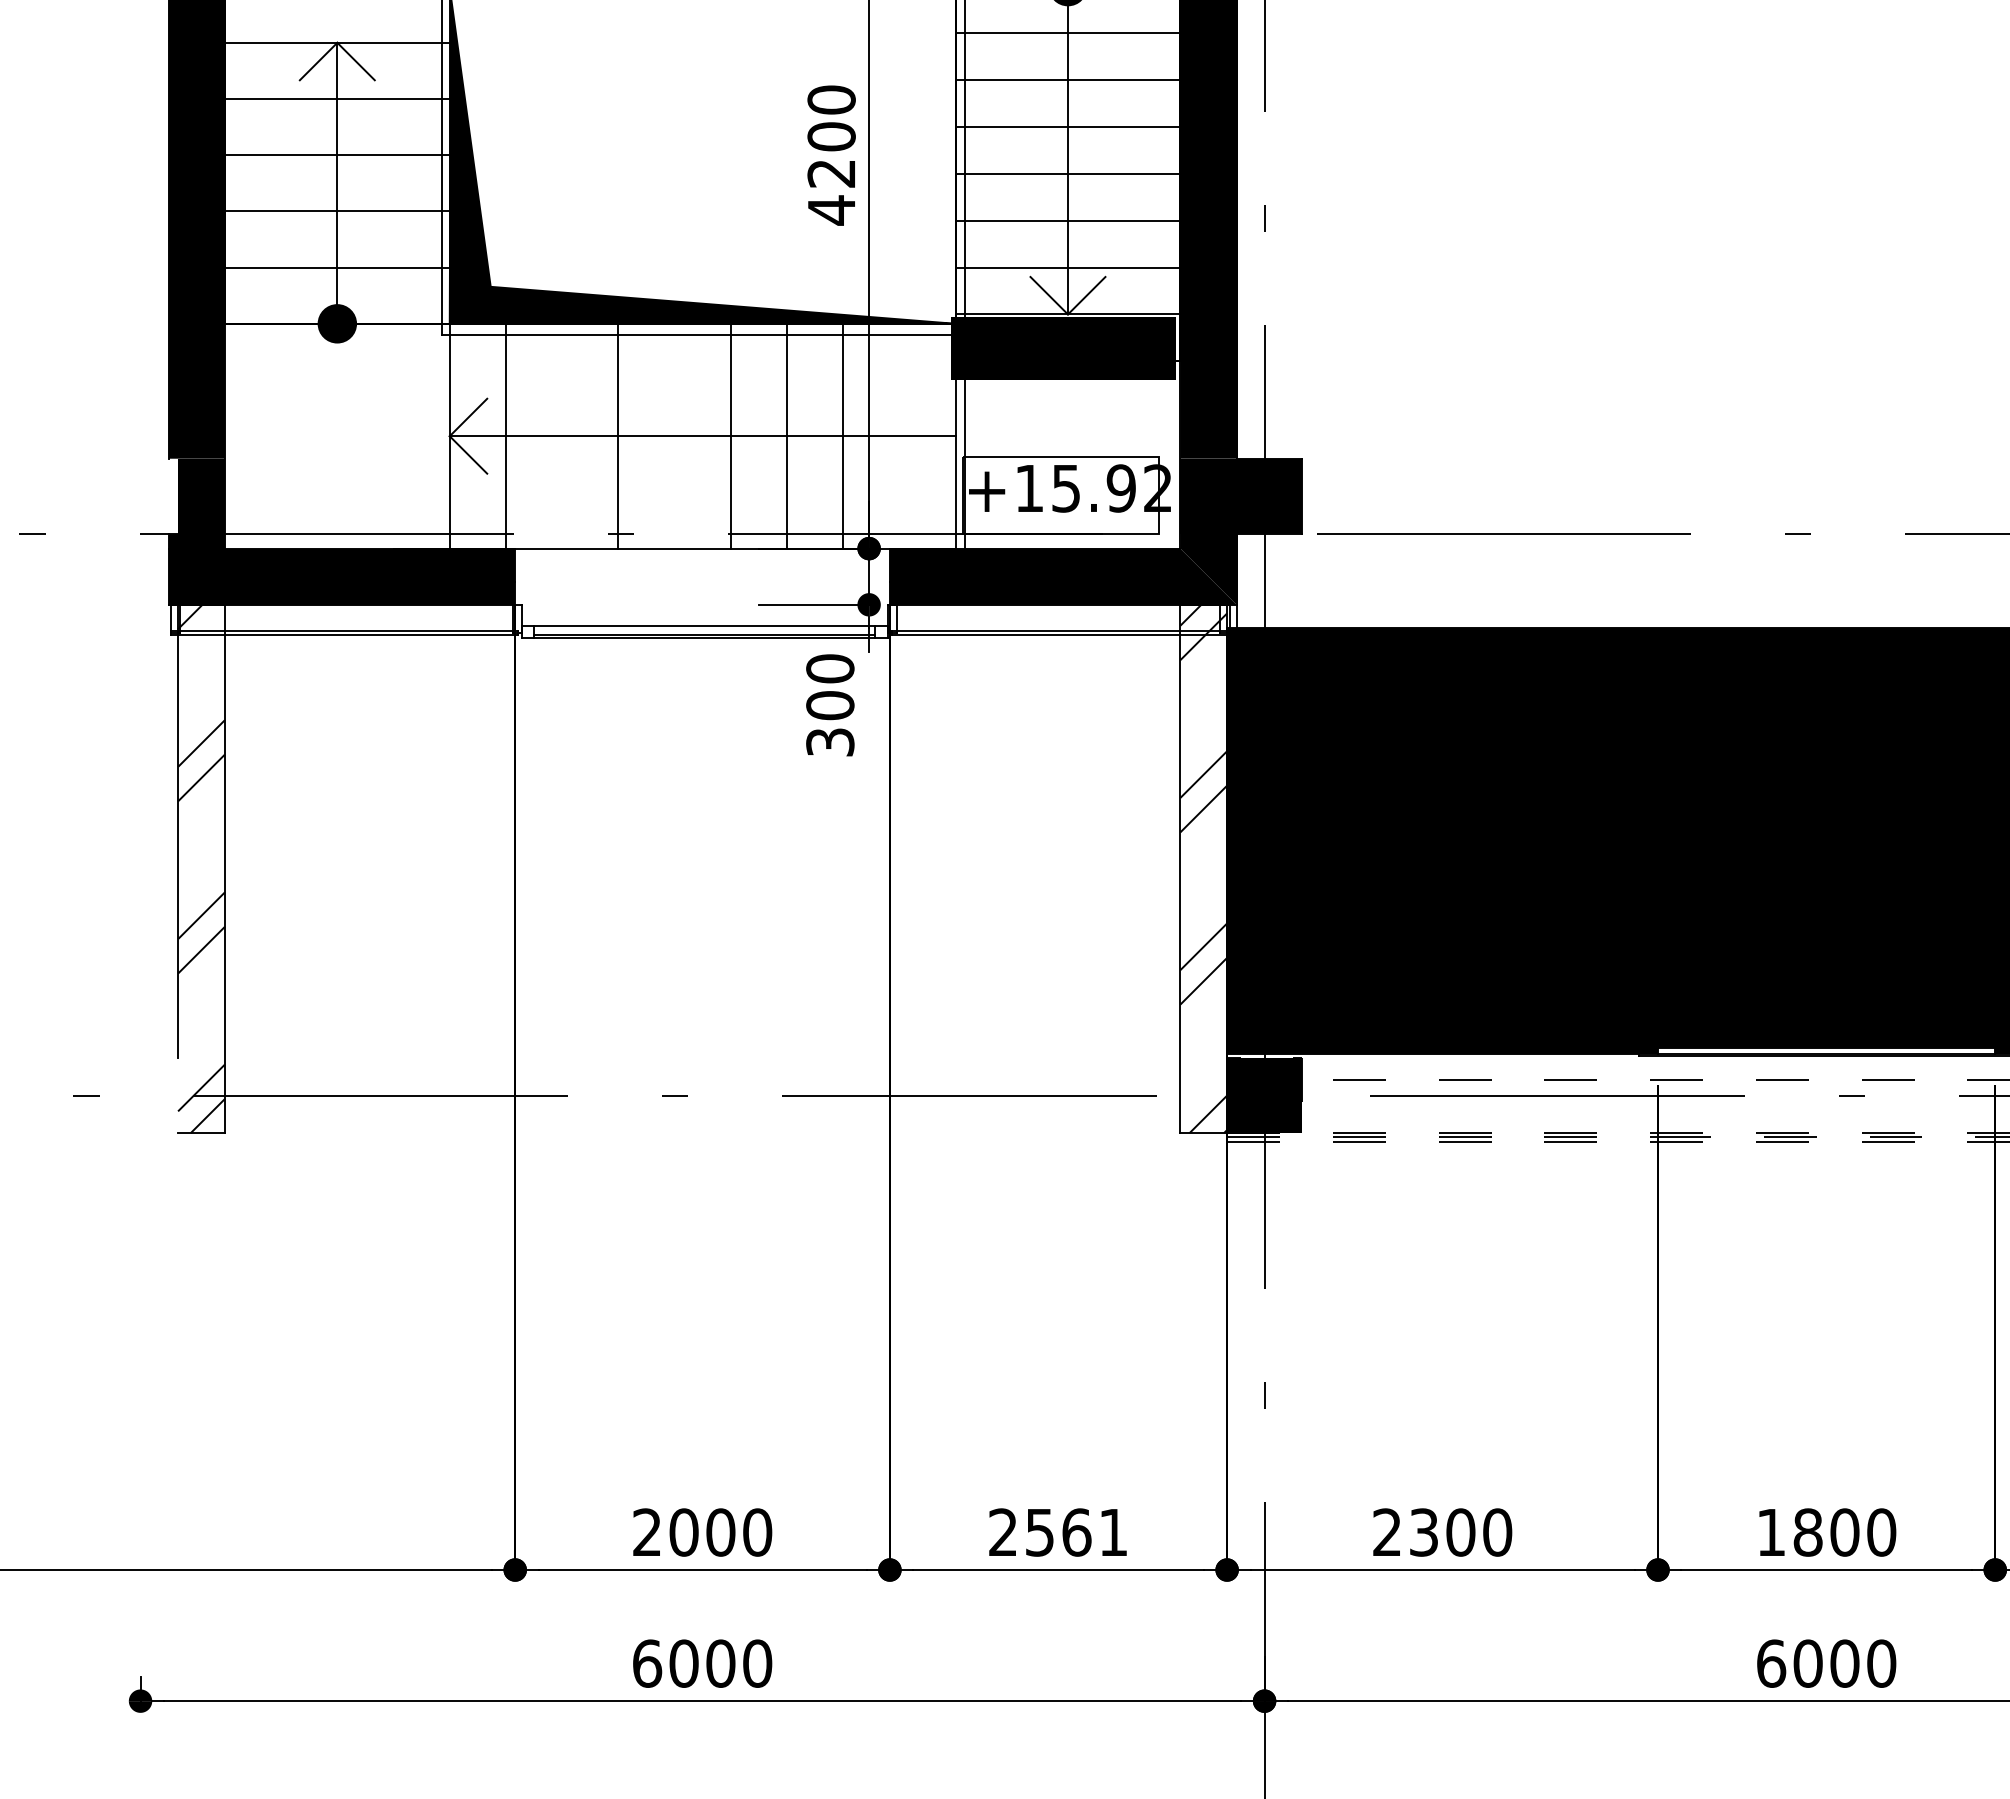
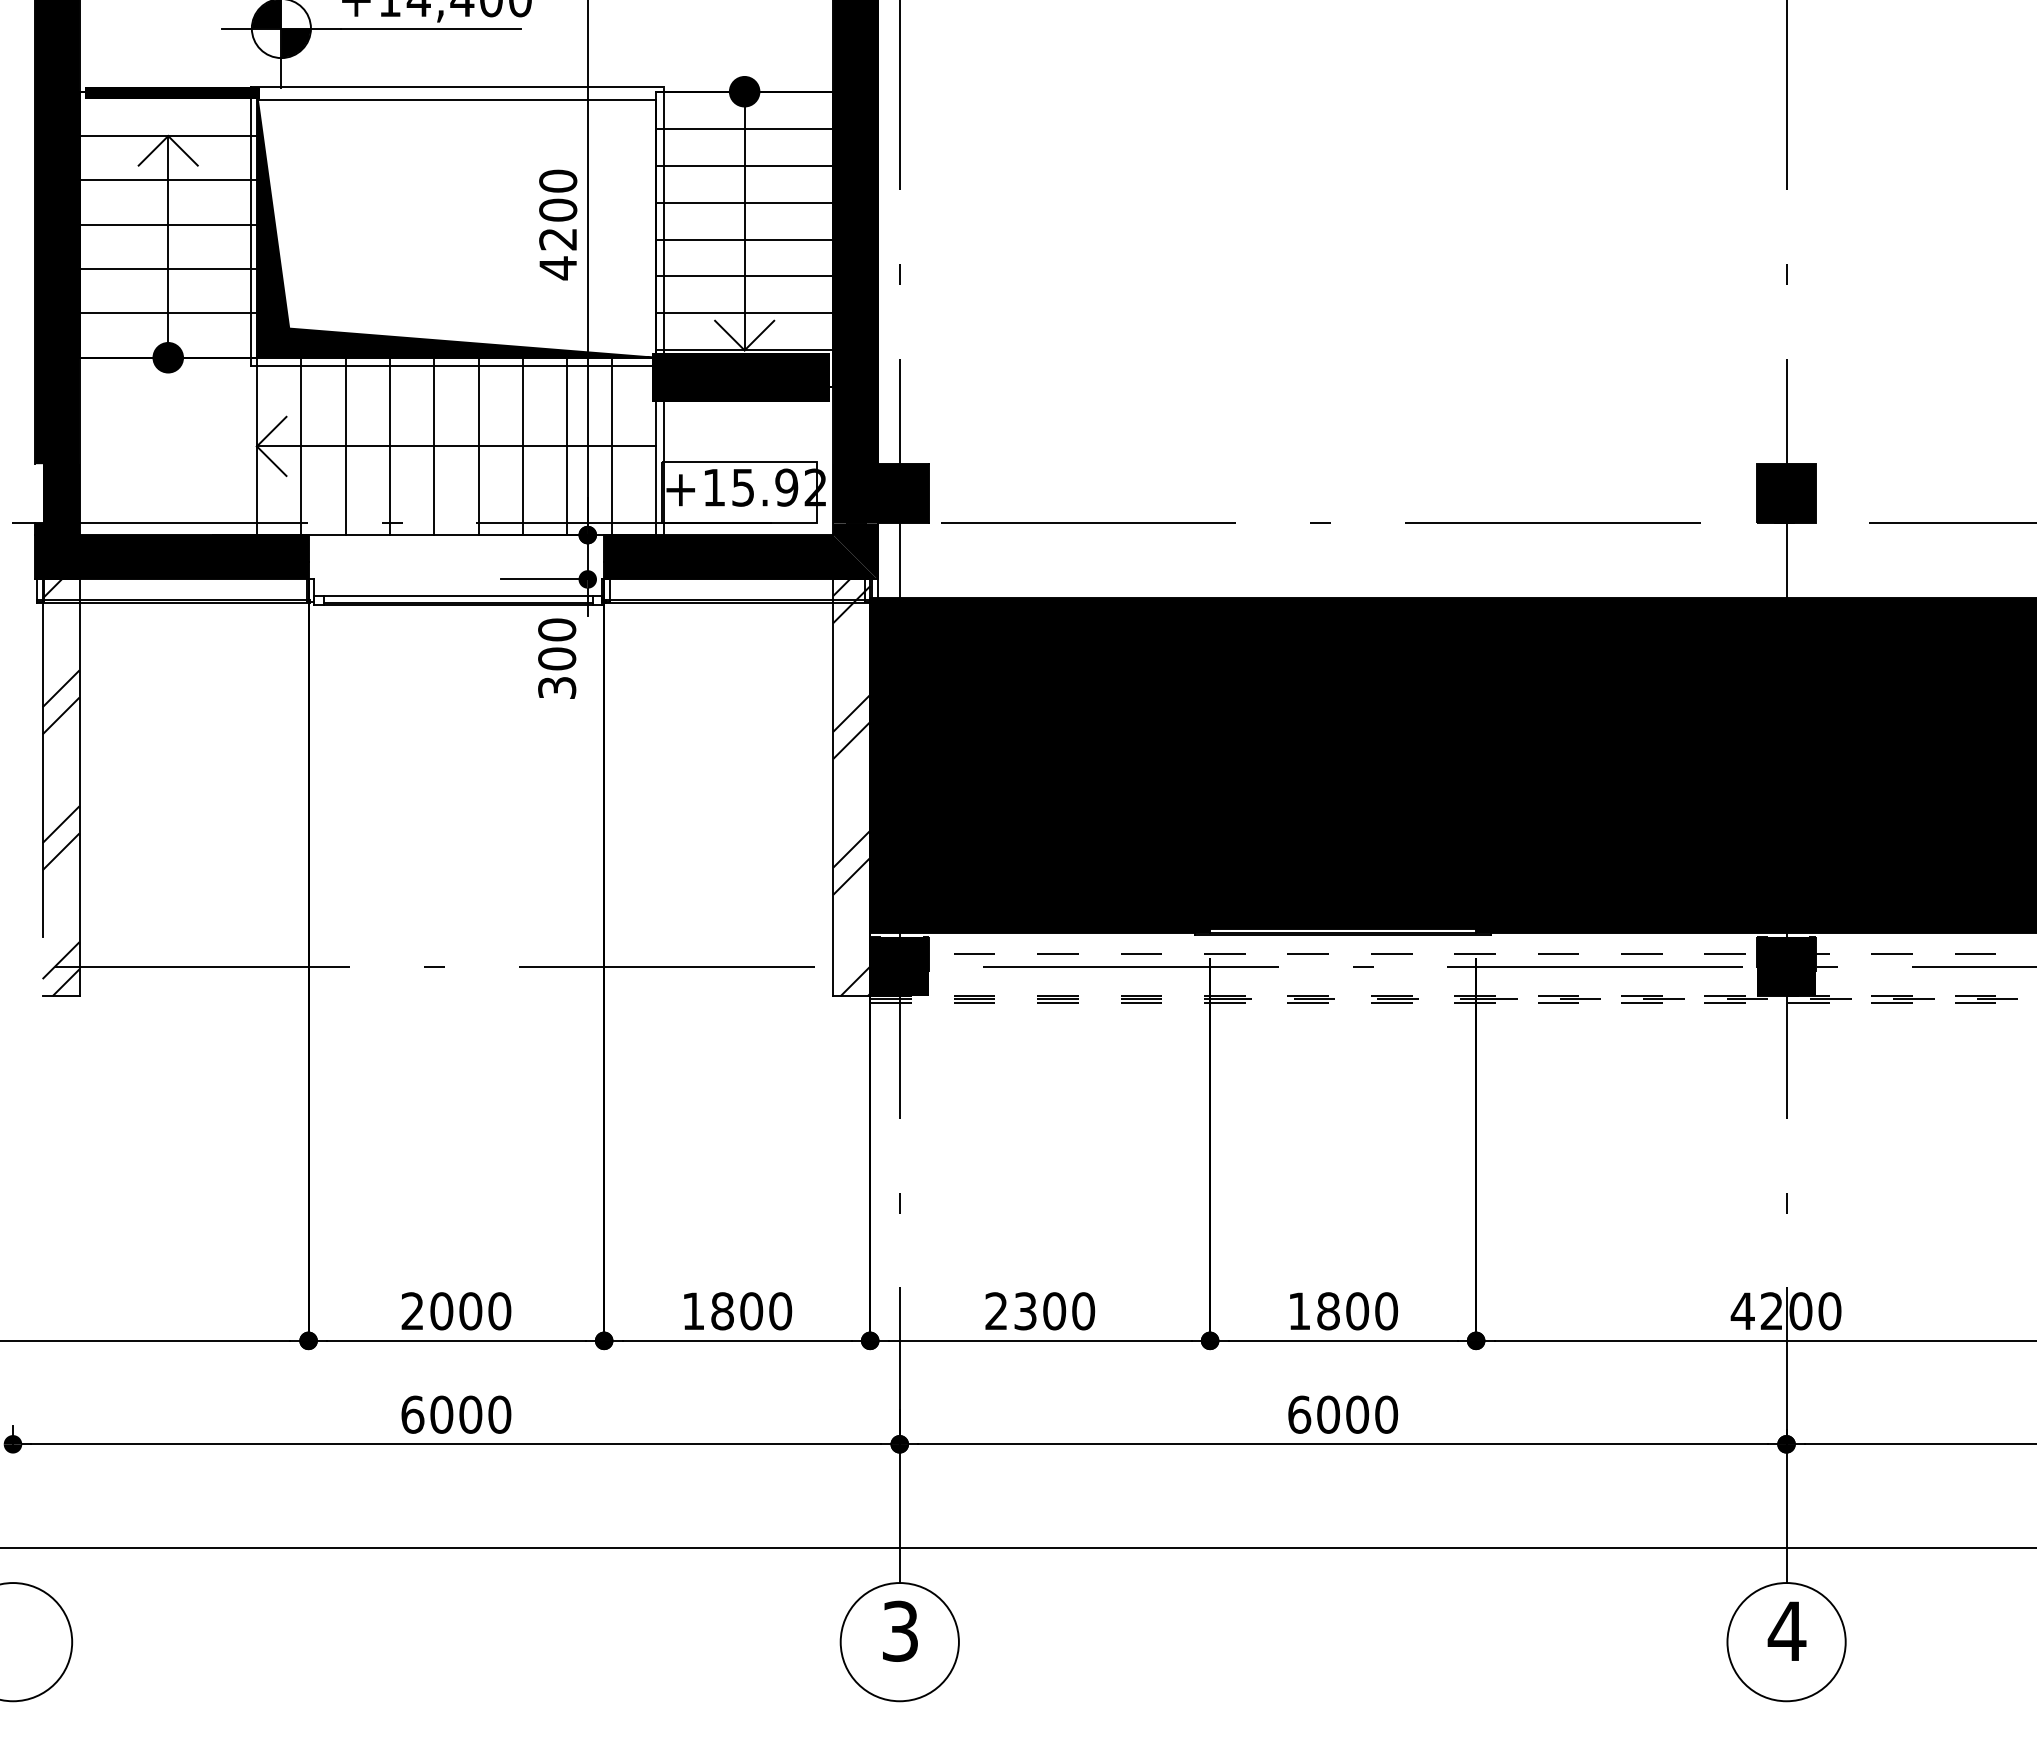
line: (562, 436) -> (345, 446), added
line: (674, 436) -> (434, 446), added
line: (899, 436) -> (611, 446), added
text: (1058, 1532) -> (737, 1311), 2561 -> 1800

